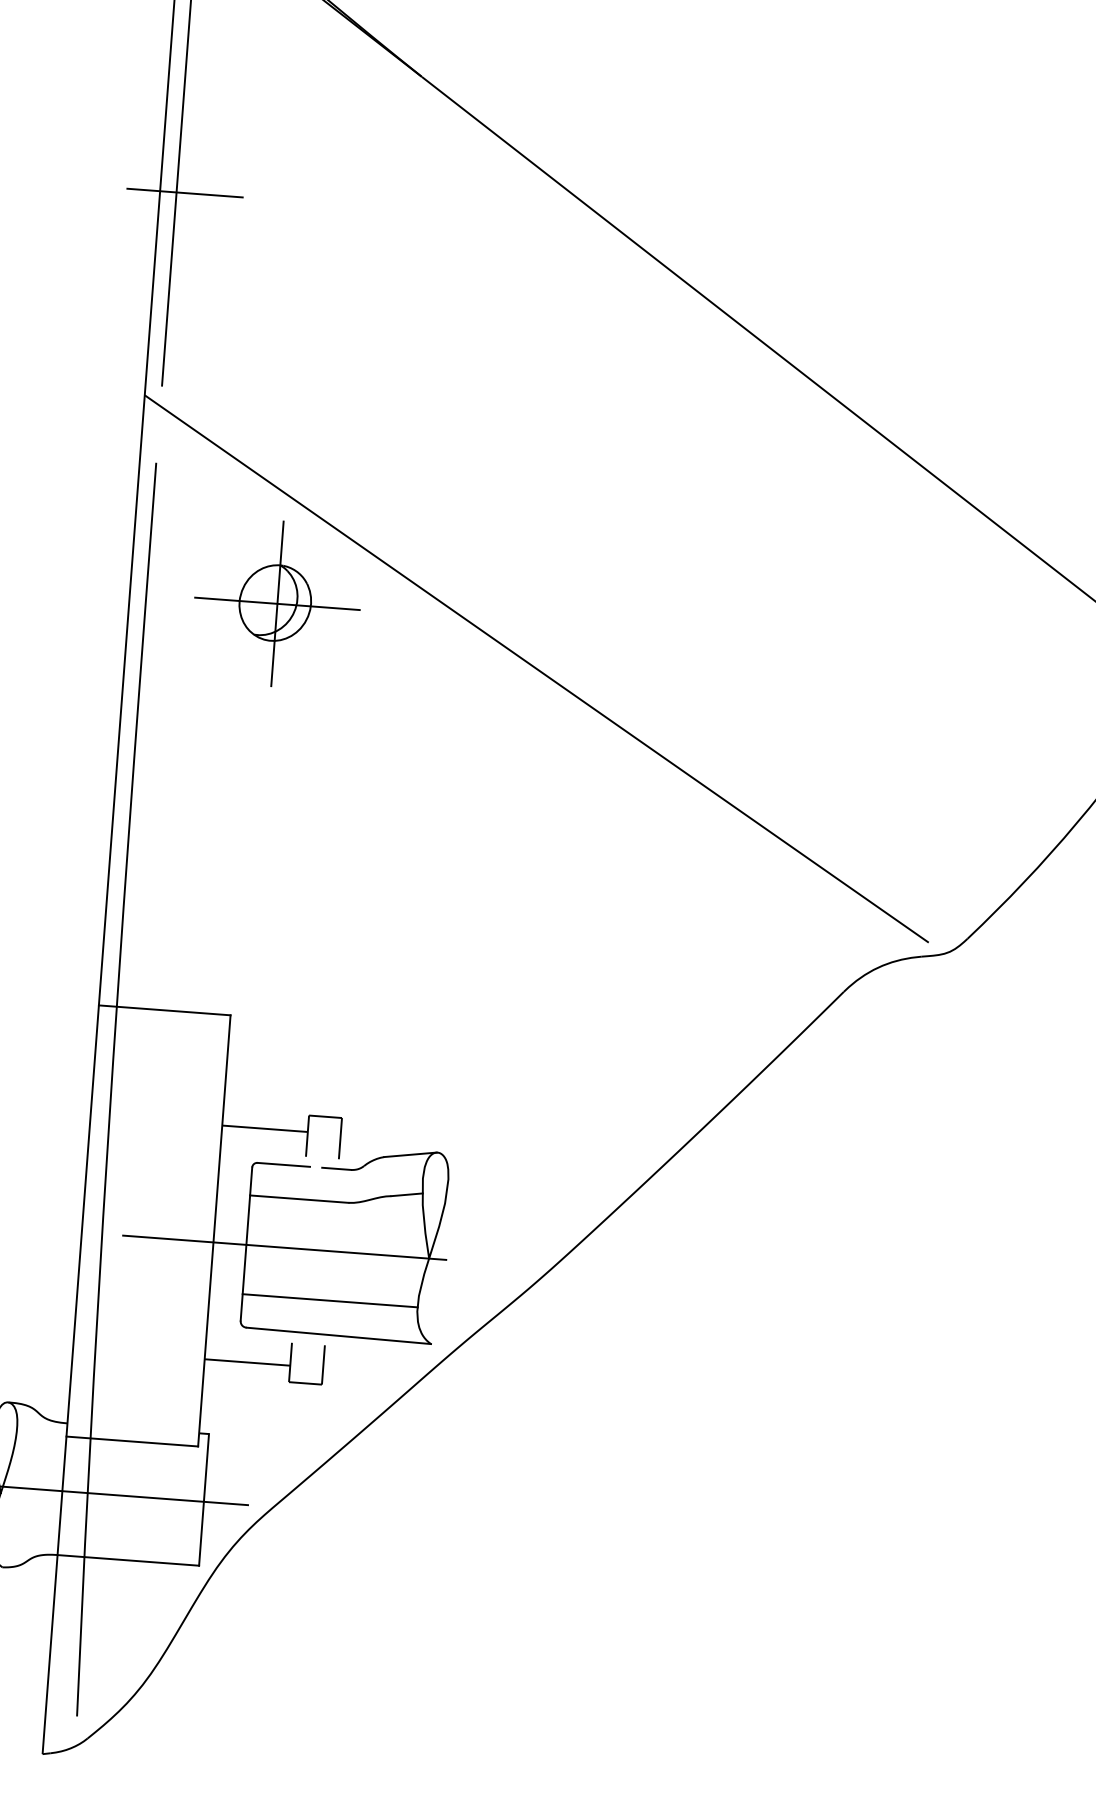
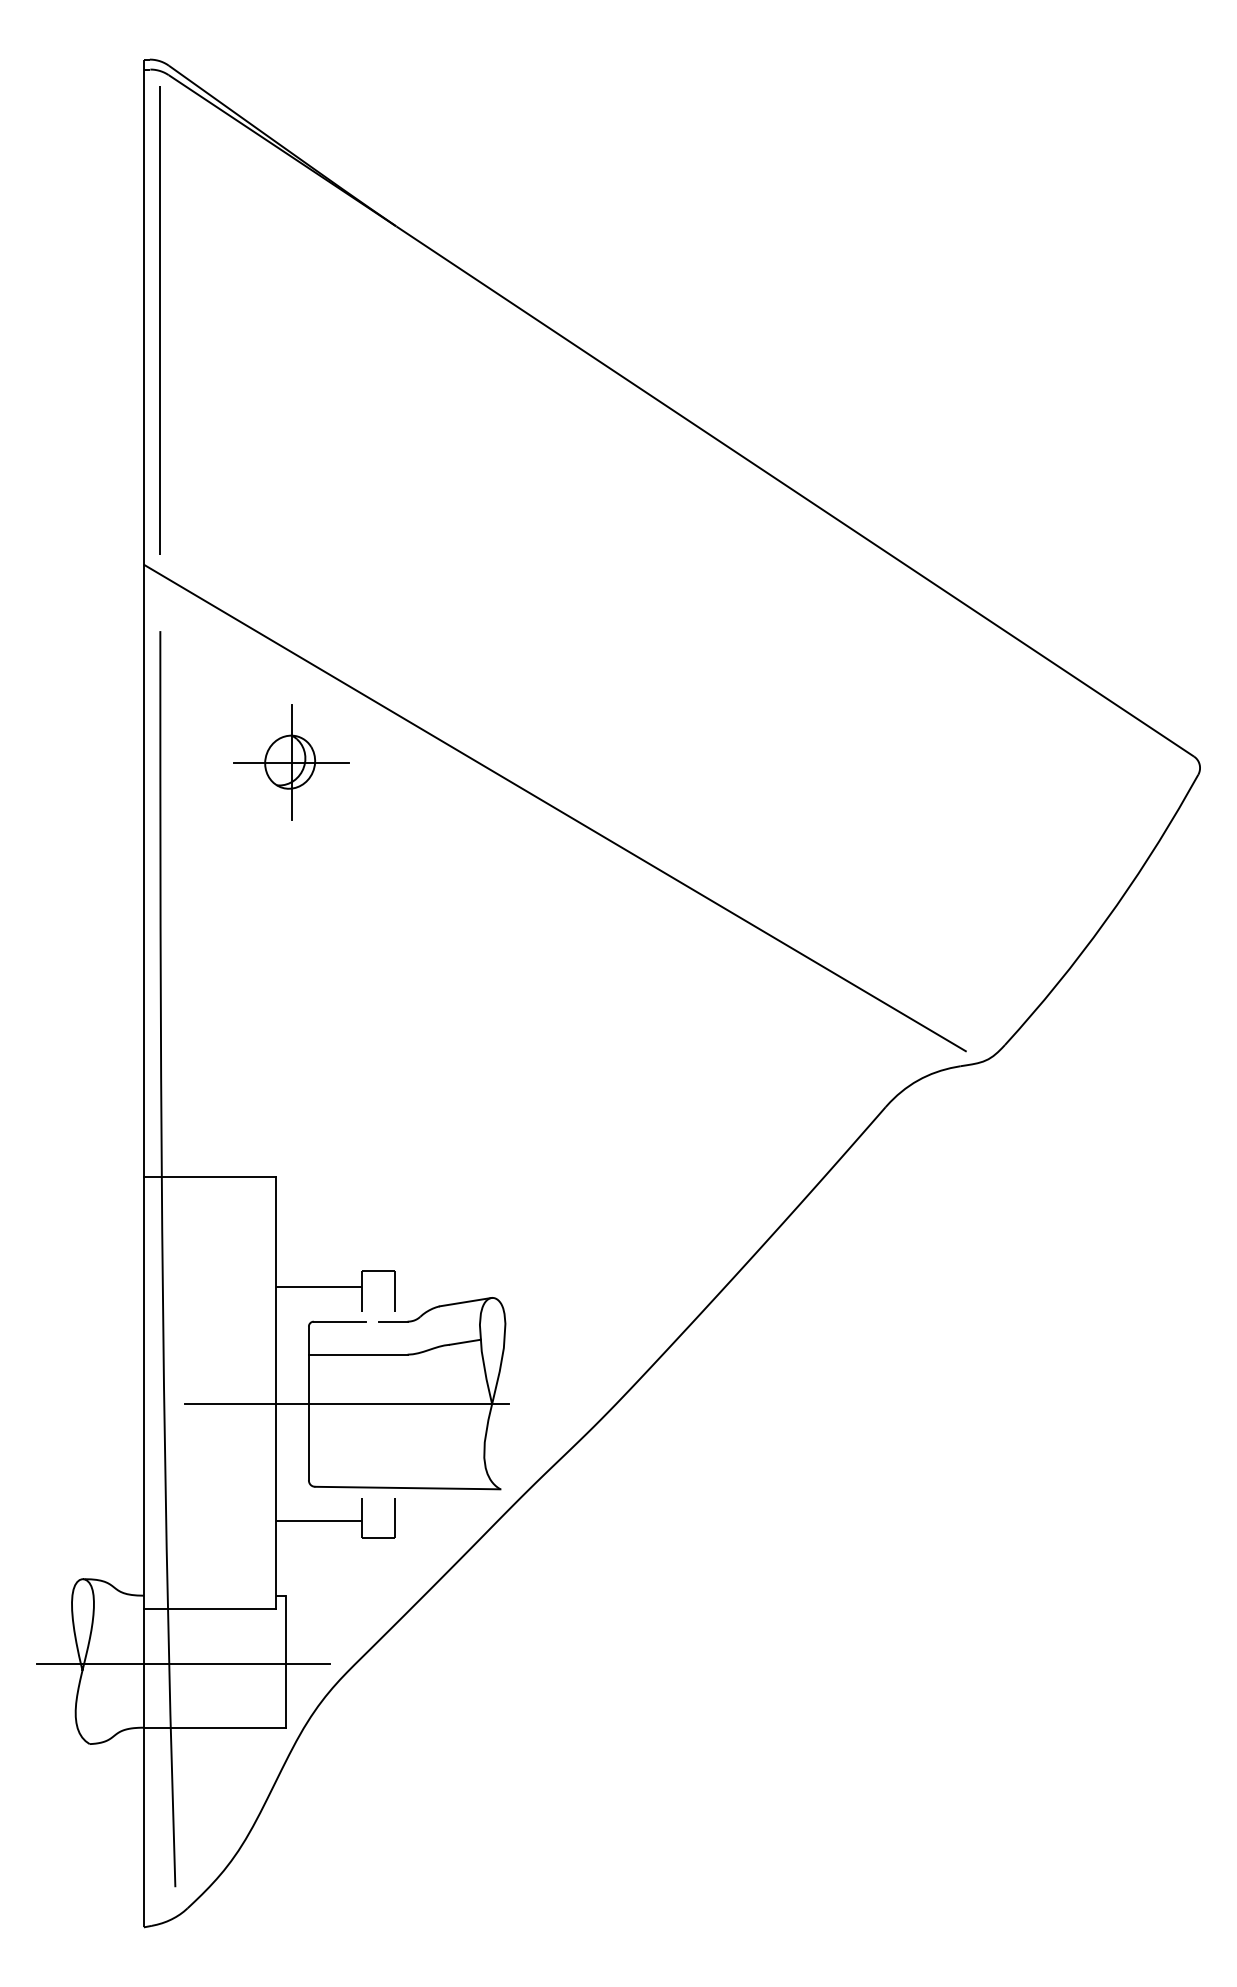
line: (184, 193) -> (168, 360), removed
part: (277, 603) -> (291, 762), size x0.7
line: (330, 1300) -> (396, 1453), removed

